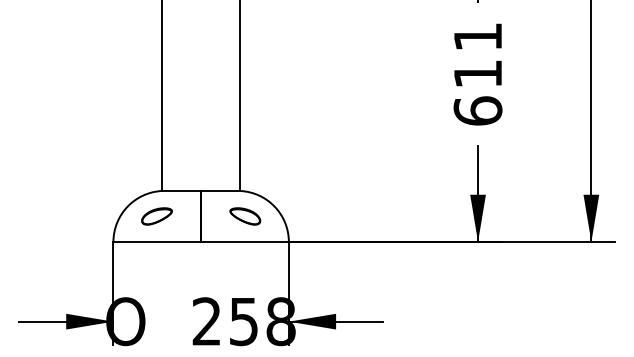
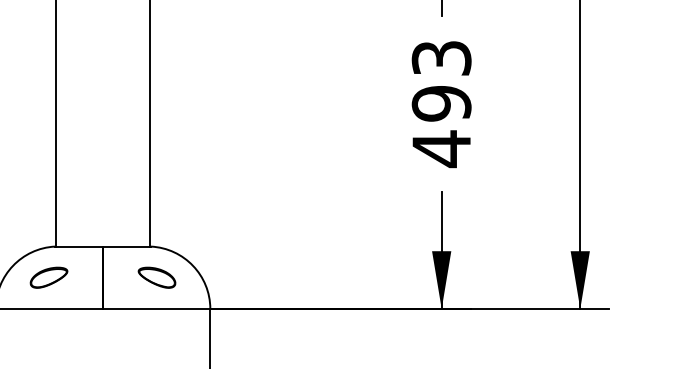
text: (477, 74) -> (441, 104), 611 -> 493

